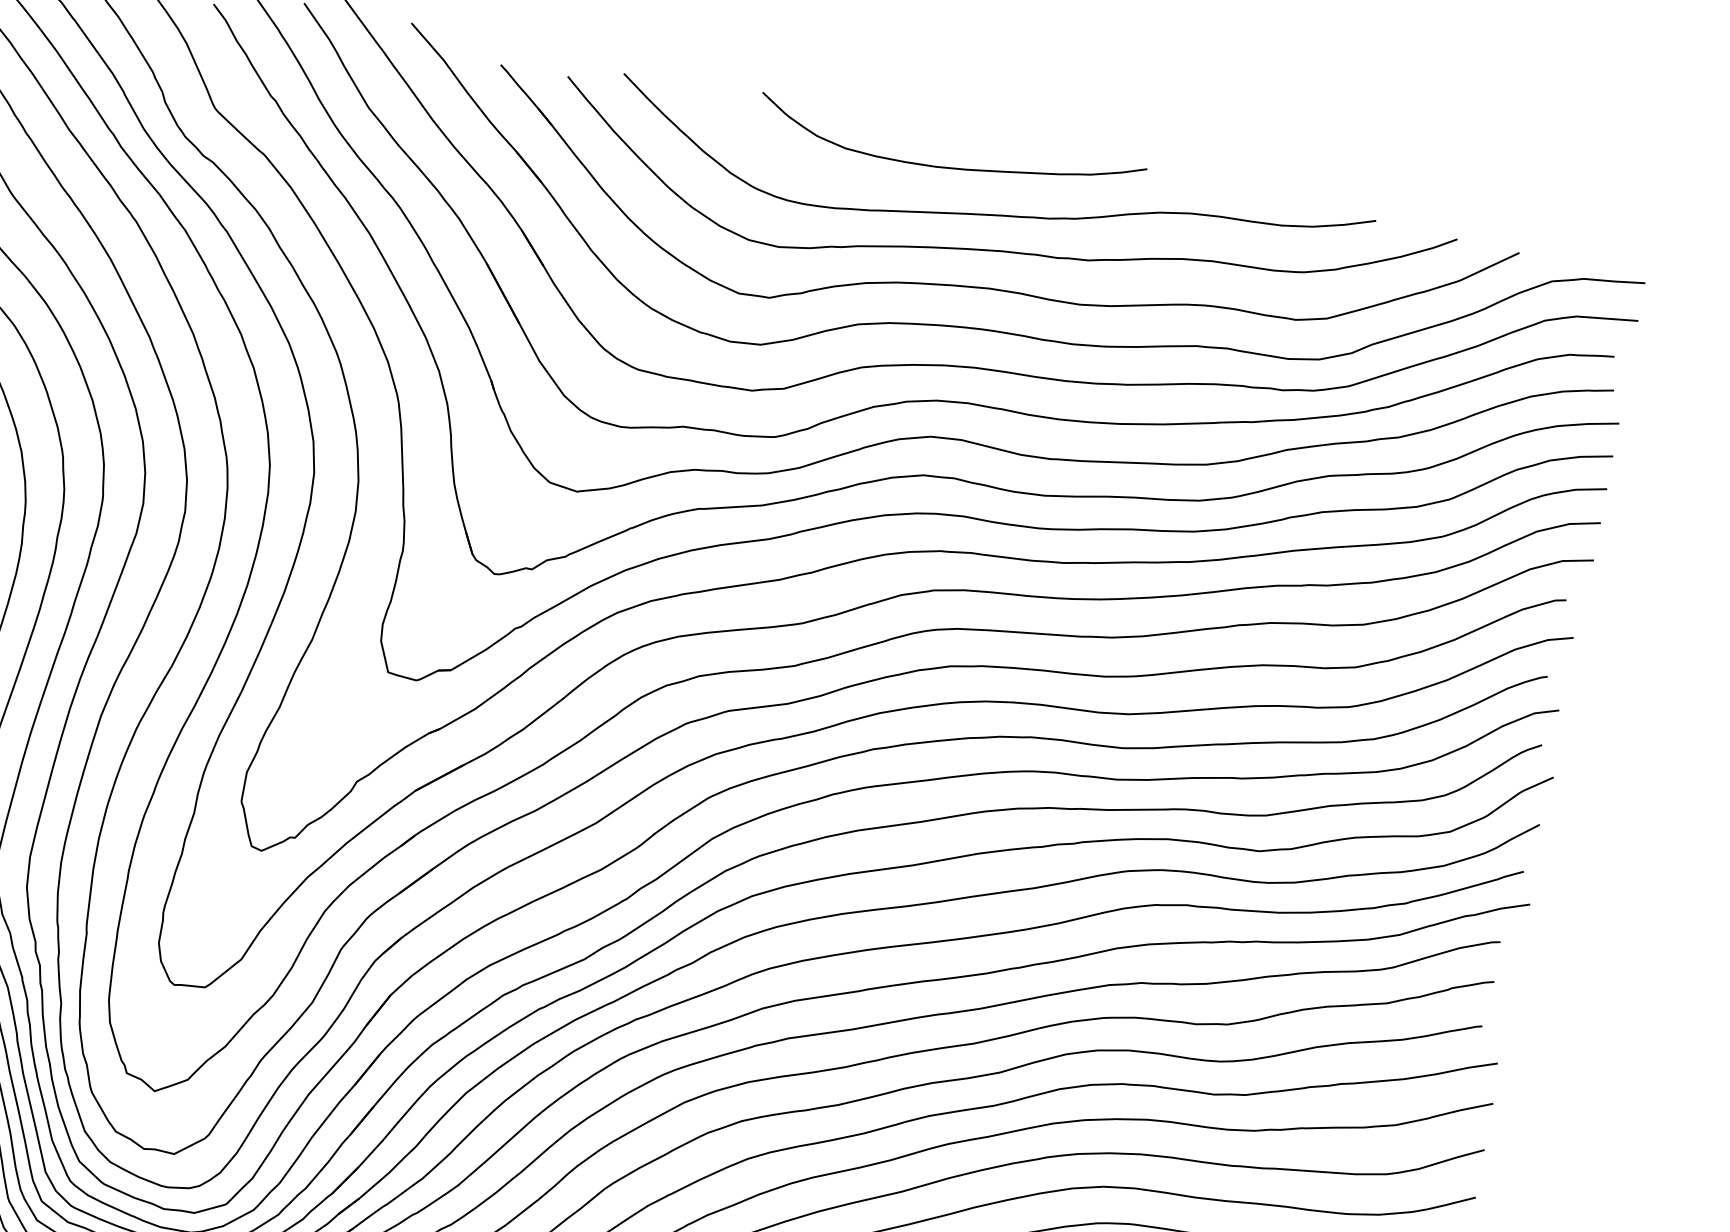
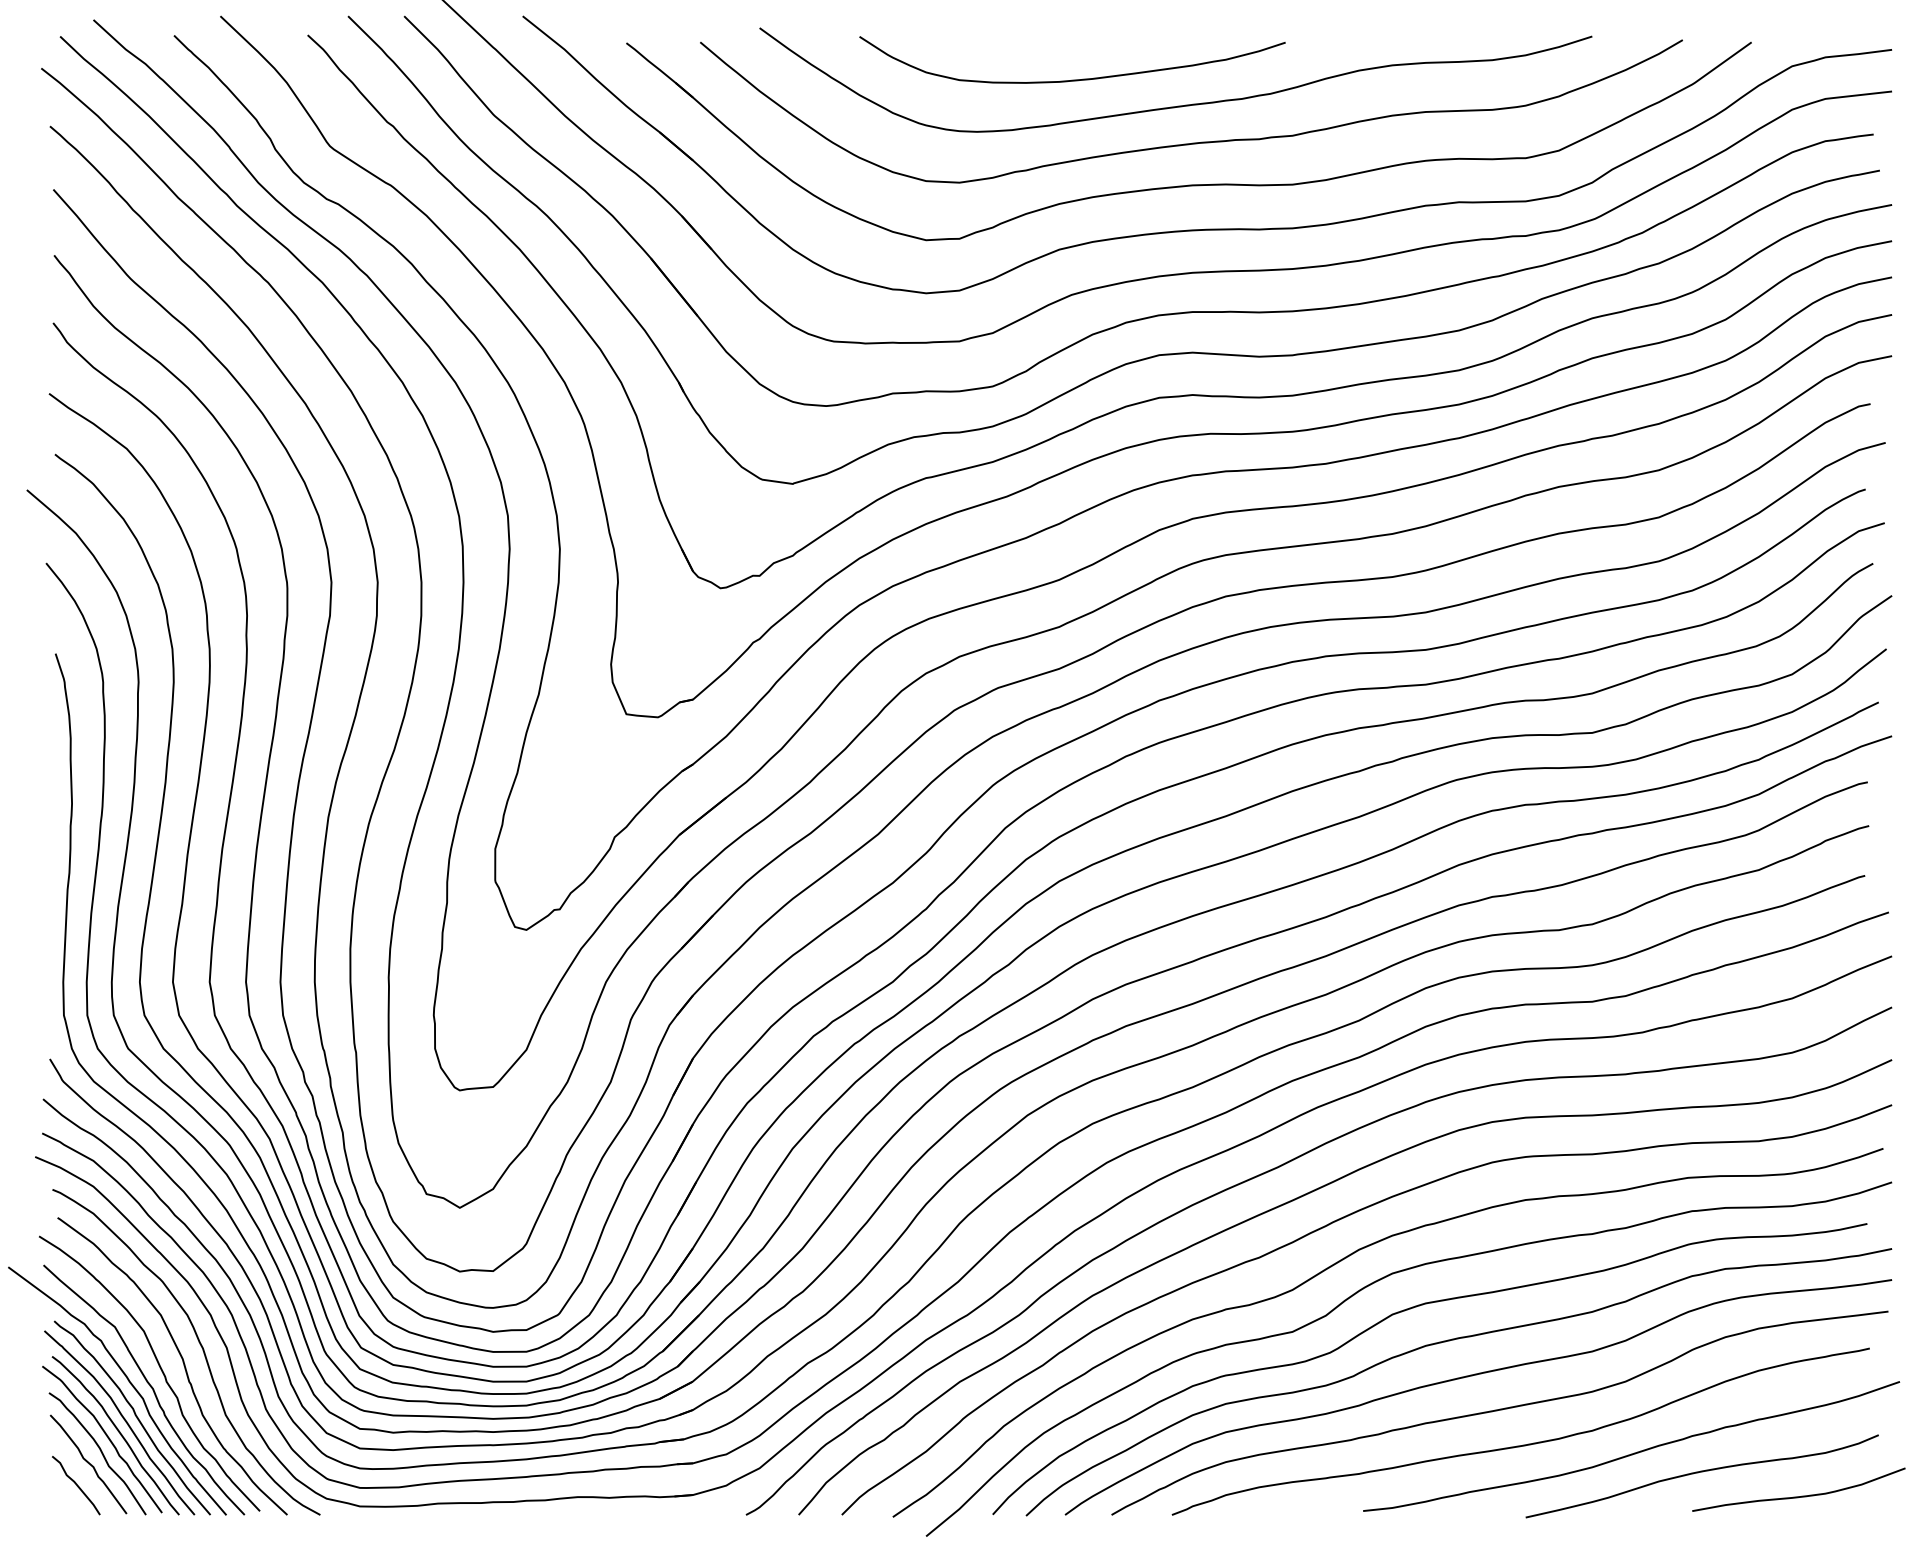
curve: (948, 166) -> (1072, 79), moved

